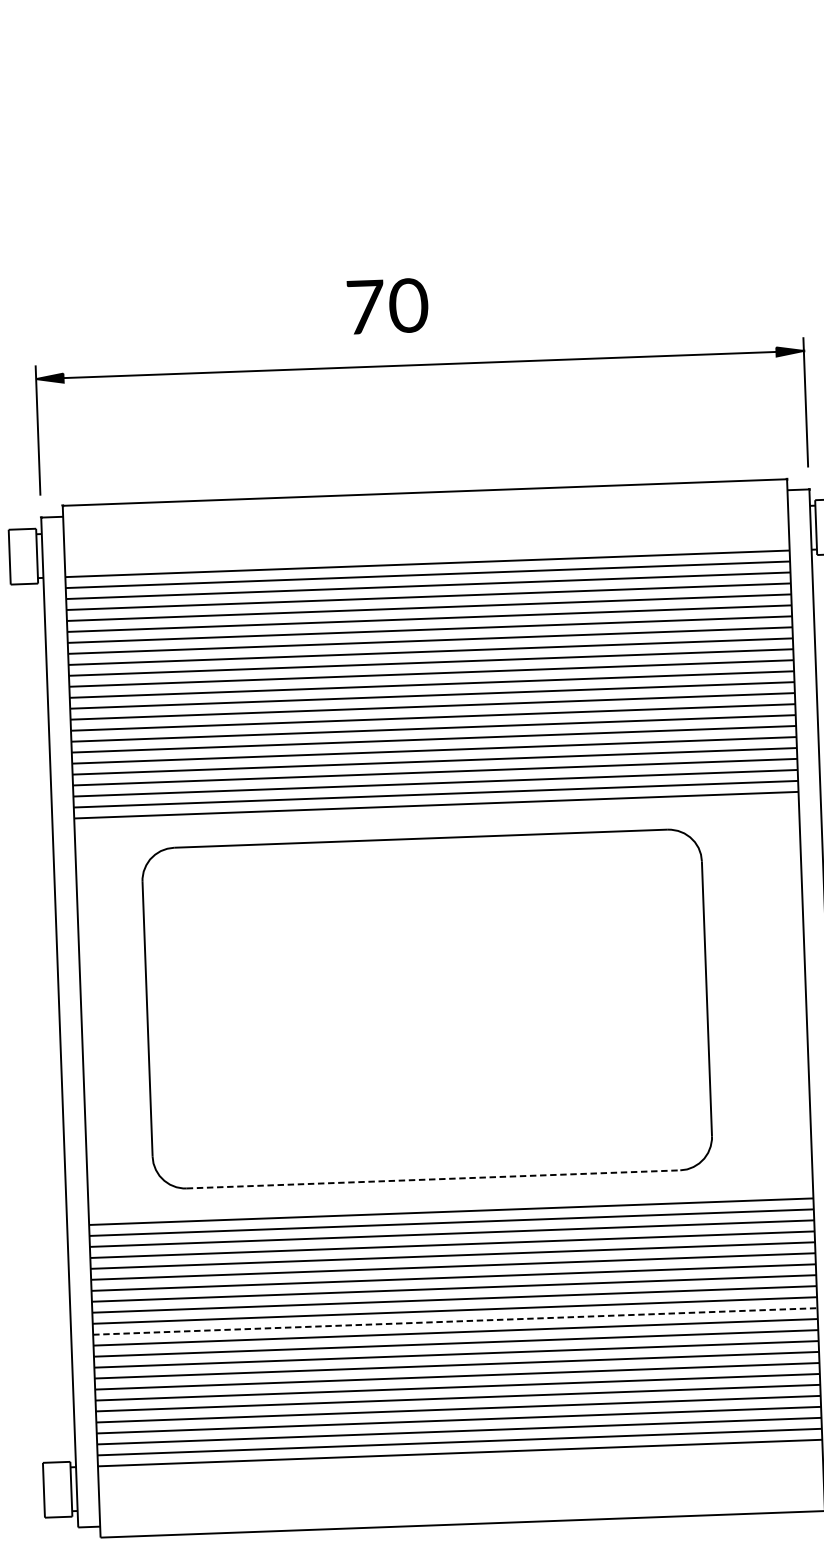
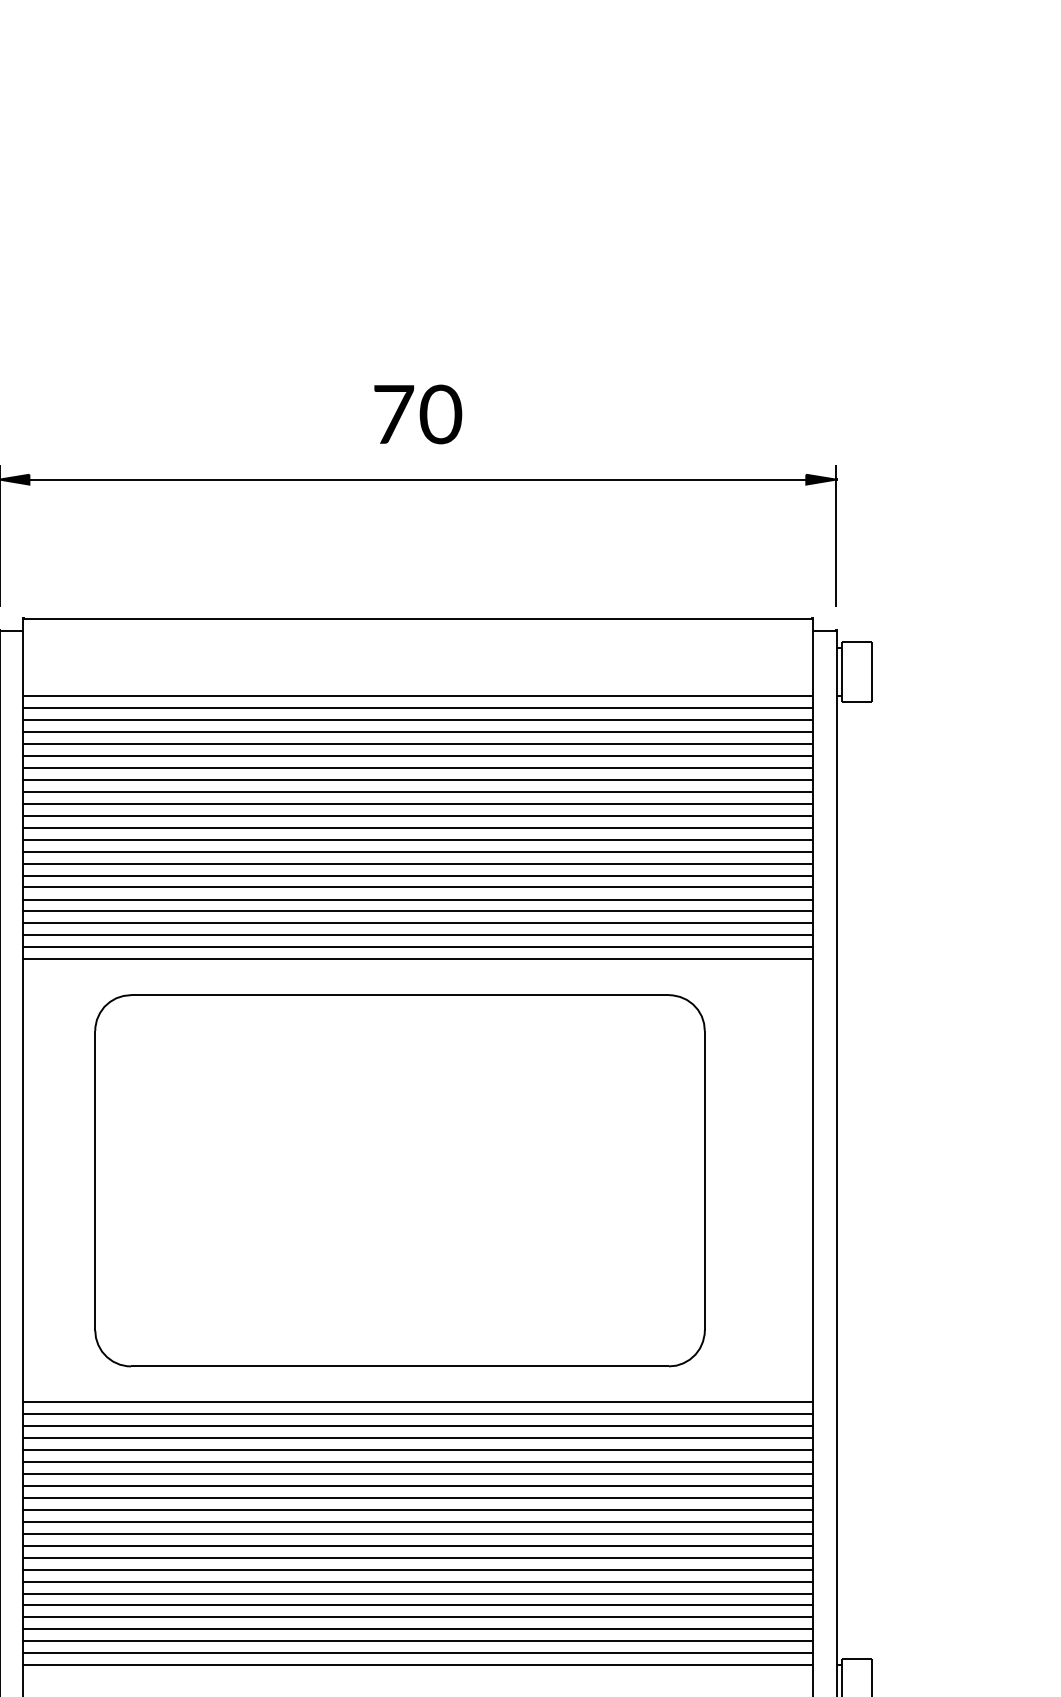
text: (388, 306) -> (418, 414), moved
line: (433, 1179) -> (400, 1366), dashed -> solid
line: (455, 1321) -> (418, 1521), dashed -> solid

